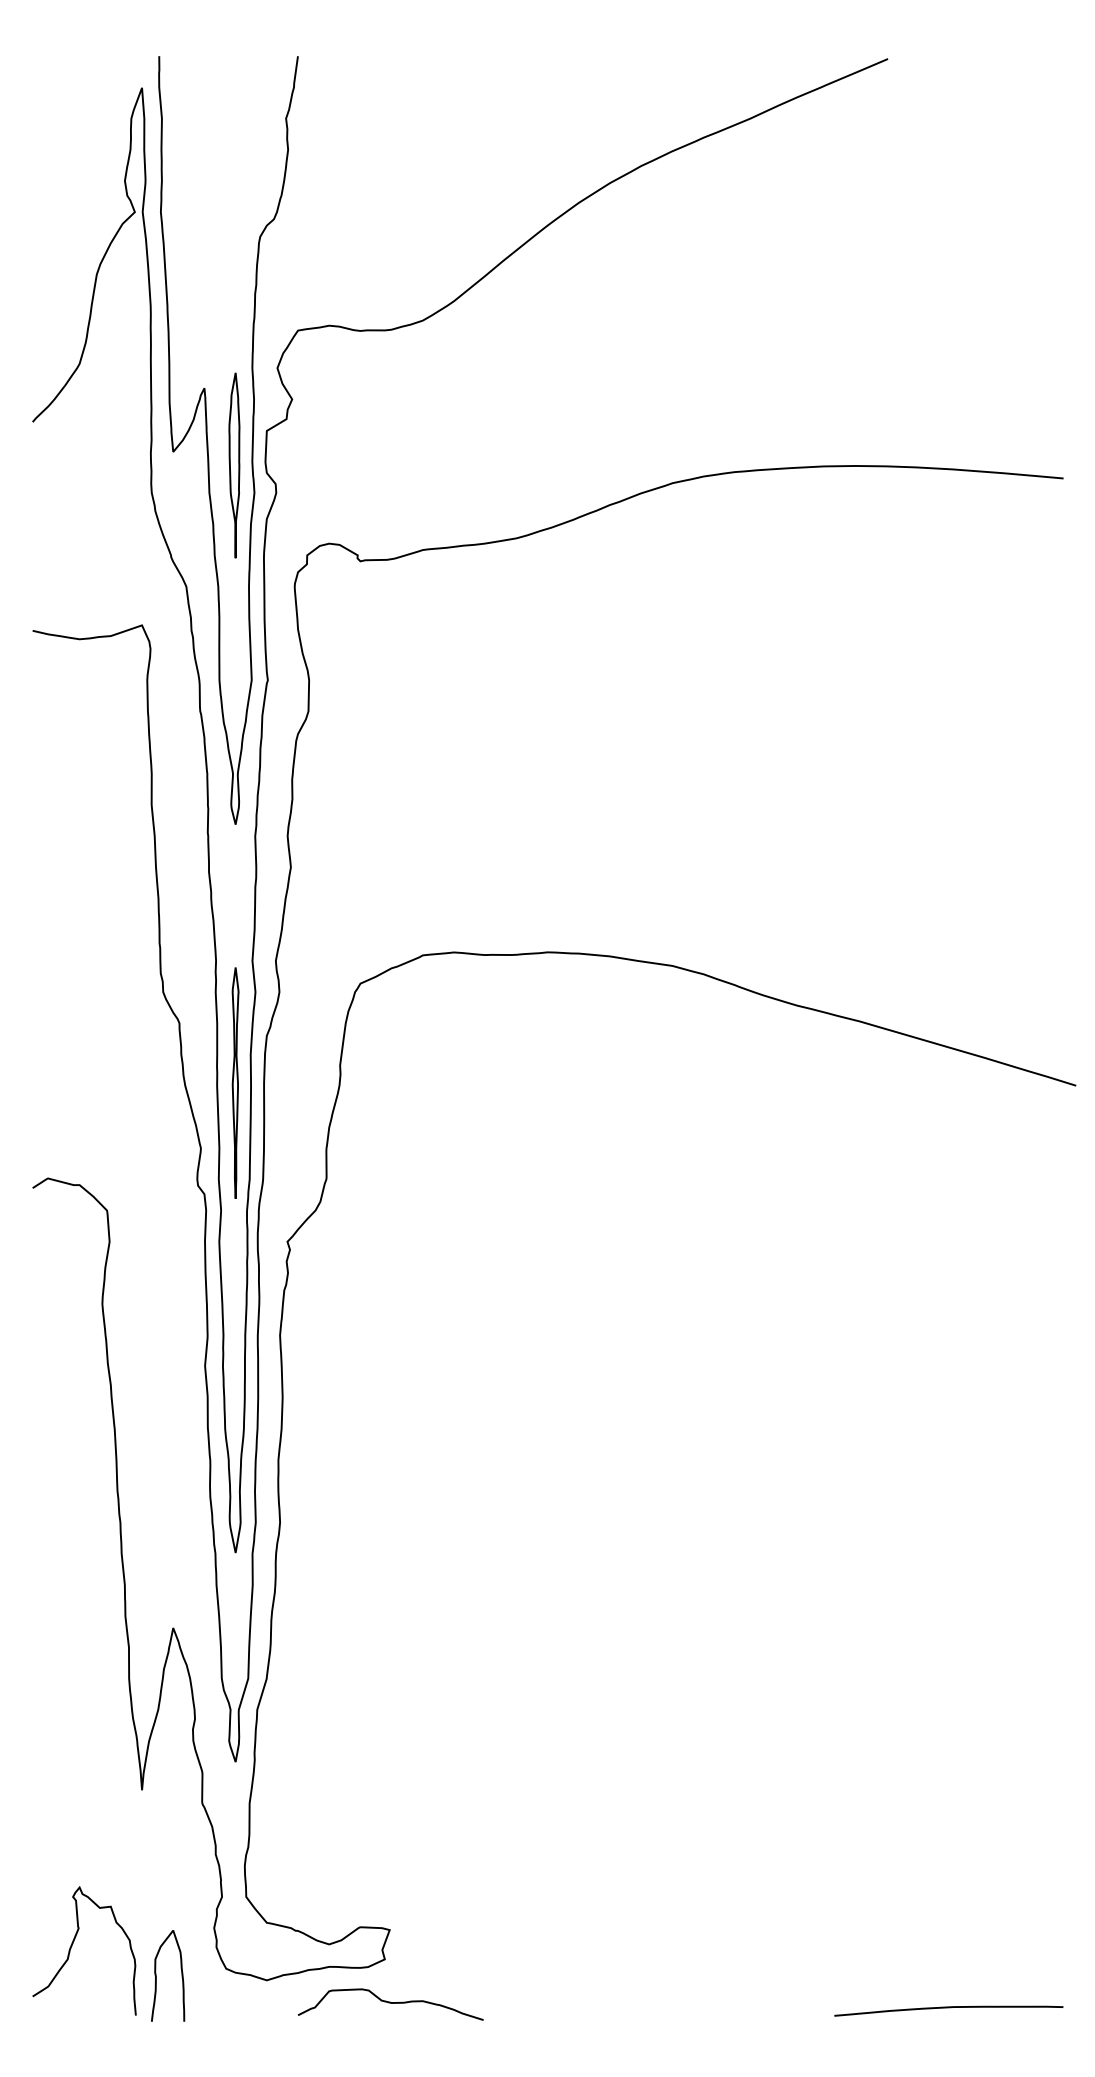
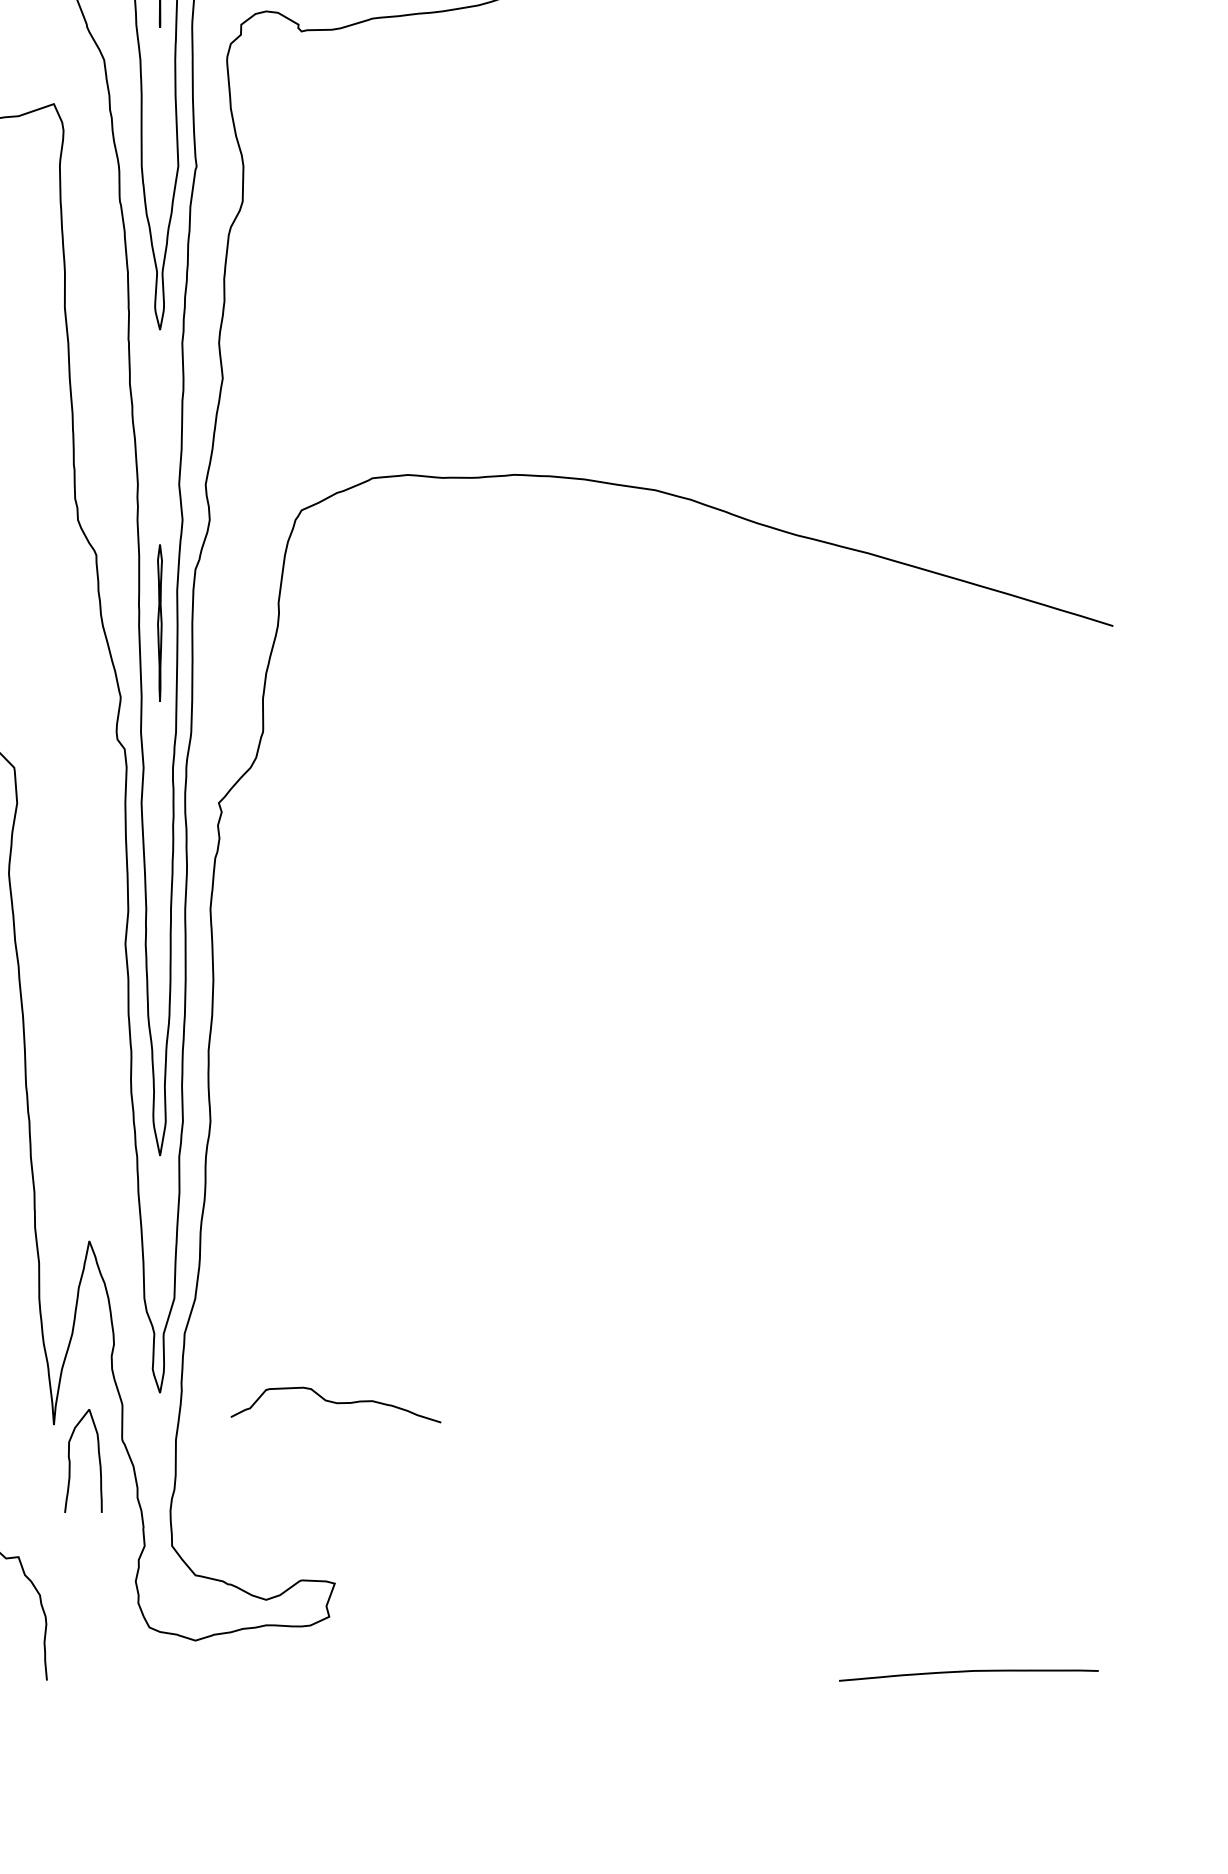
part: (235, 1082) -> (159, 622), size x0.6
curve: (156, 1975) -> (70, 1460), moved
curve: (390, 2003) -> (335, 1403), moved

